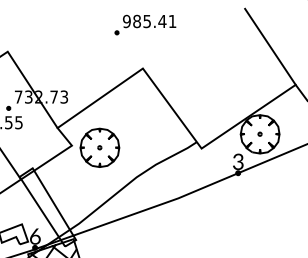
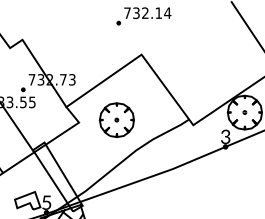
text: (149, 21) -> (147, 13), 985.41 -> 732.14
part: (99, 147) -> (116, 119), moved
text: (35, 236) -> (46, 202), 6 -> 5

